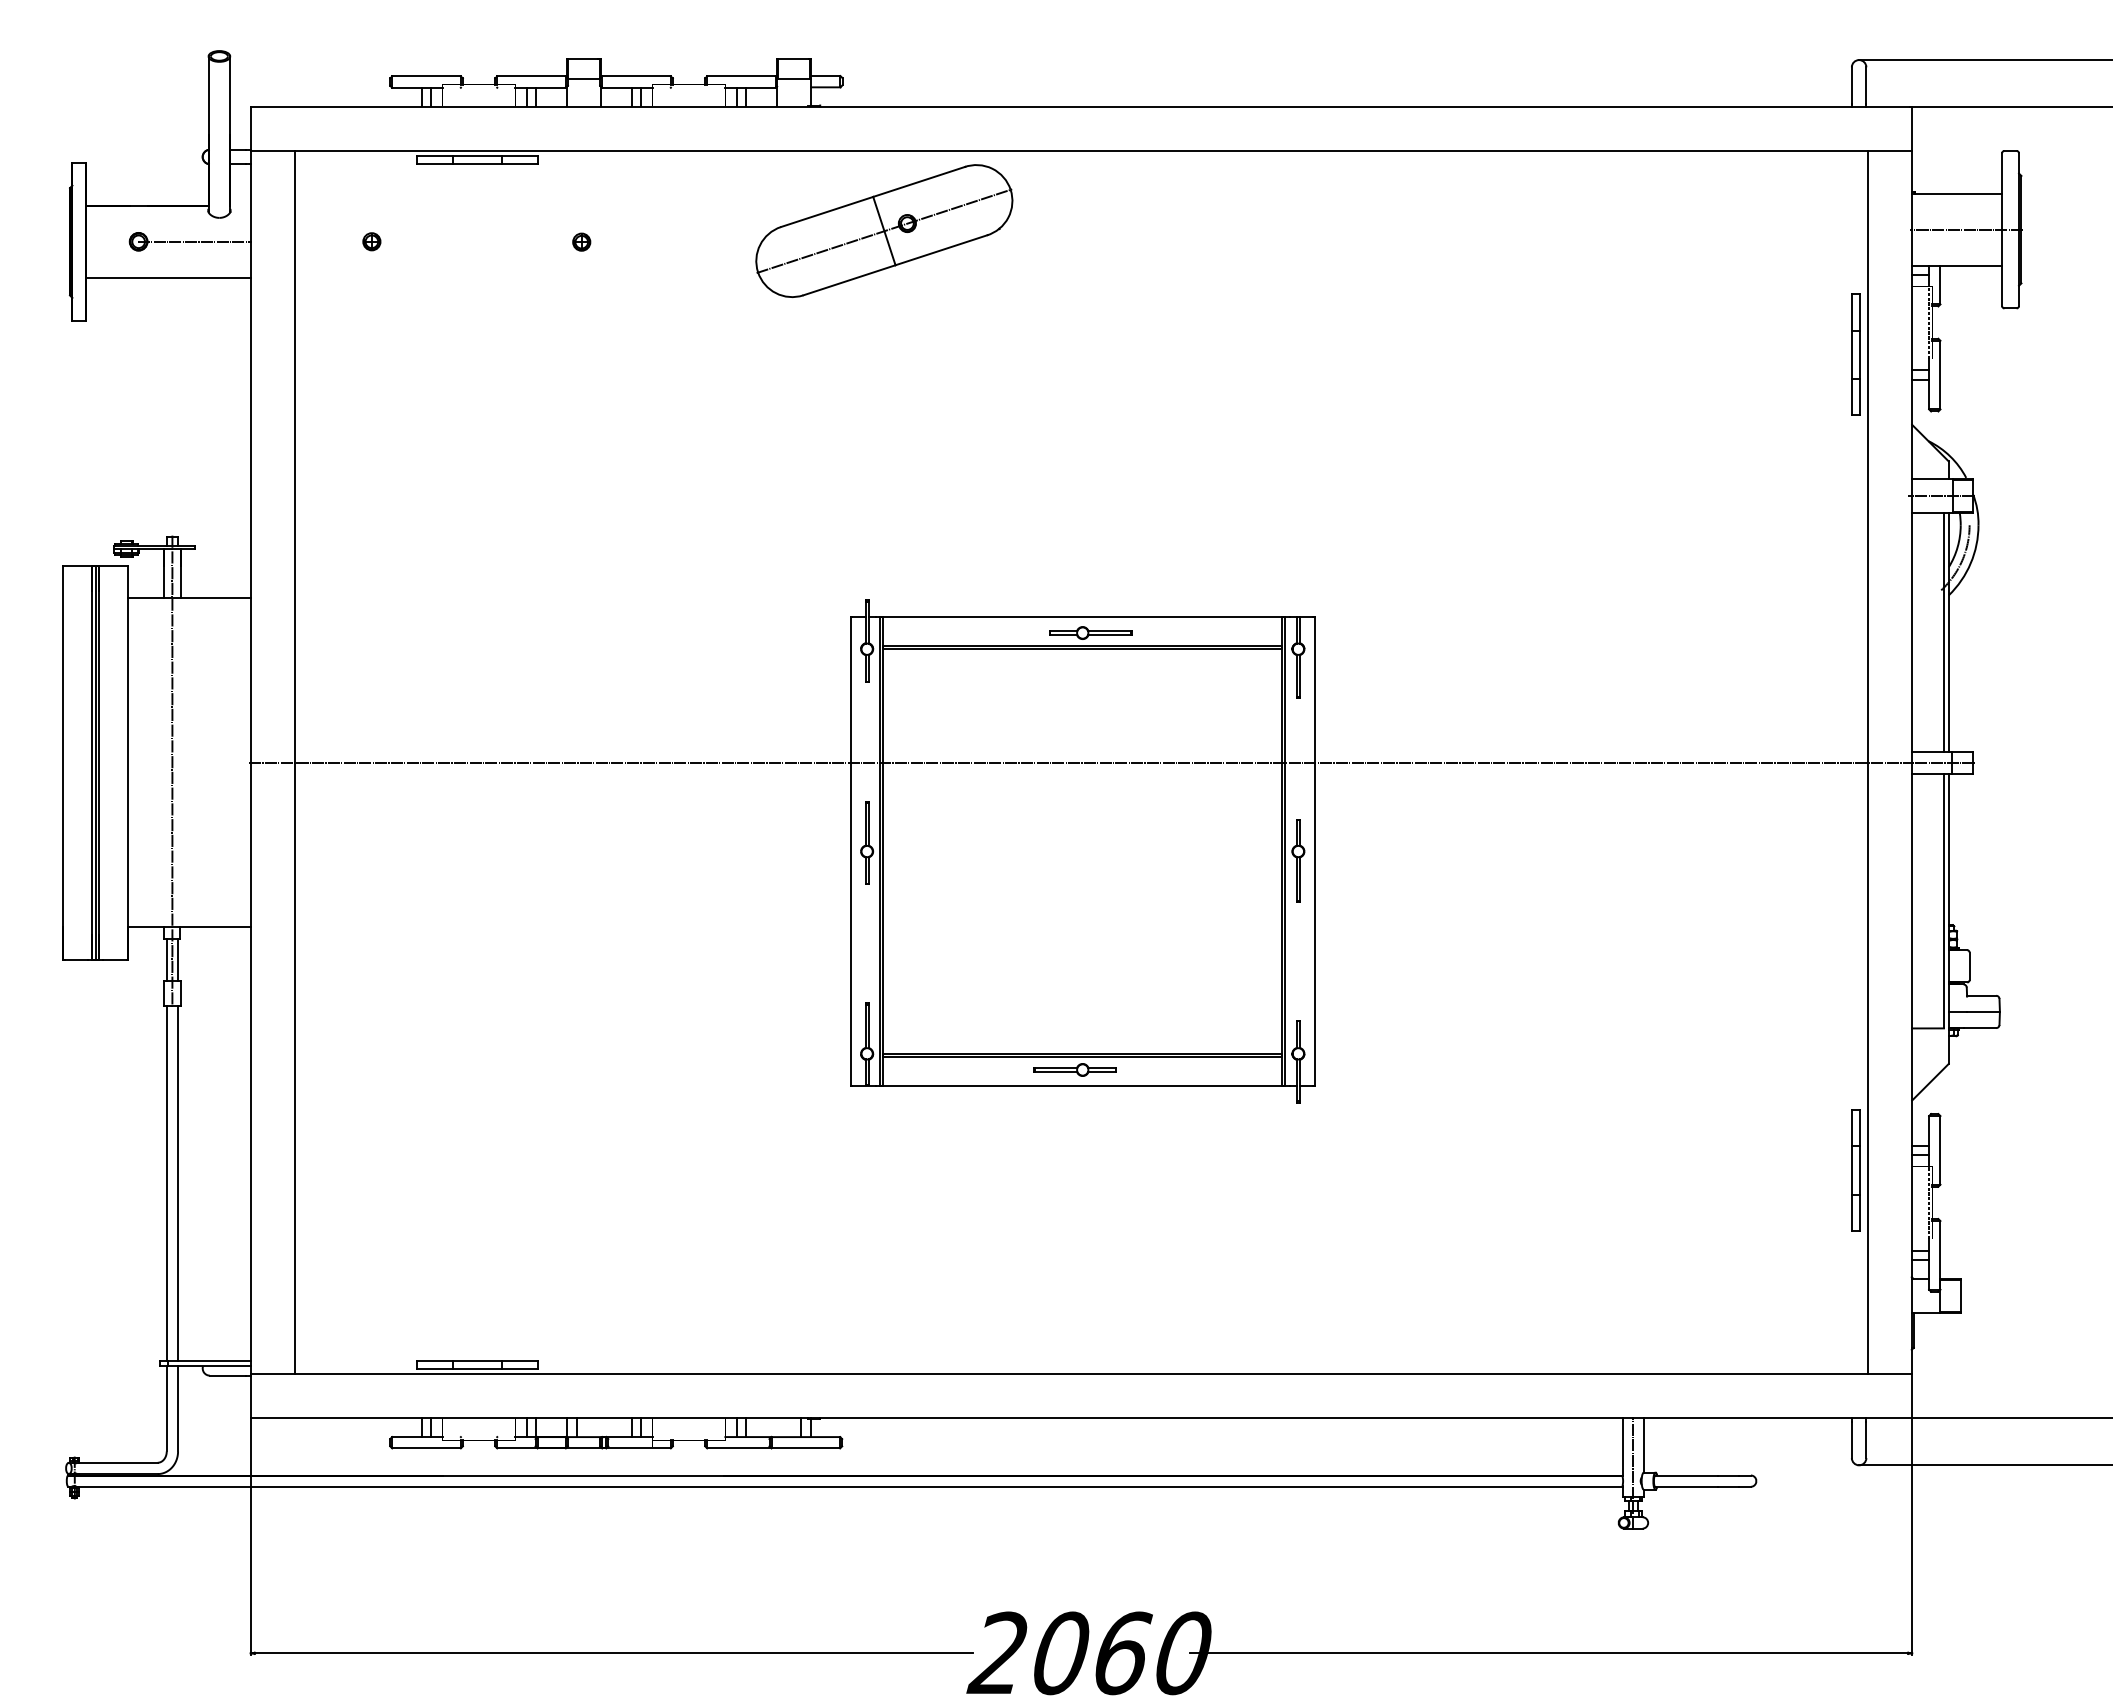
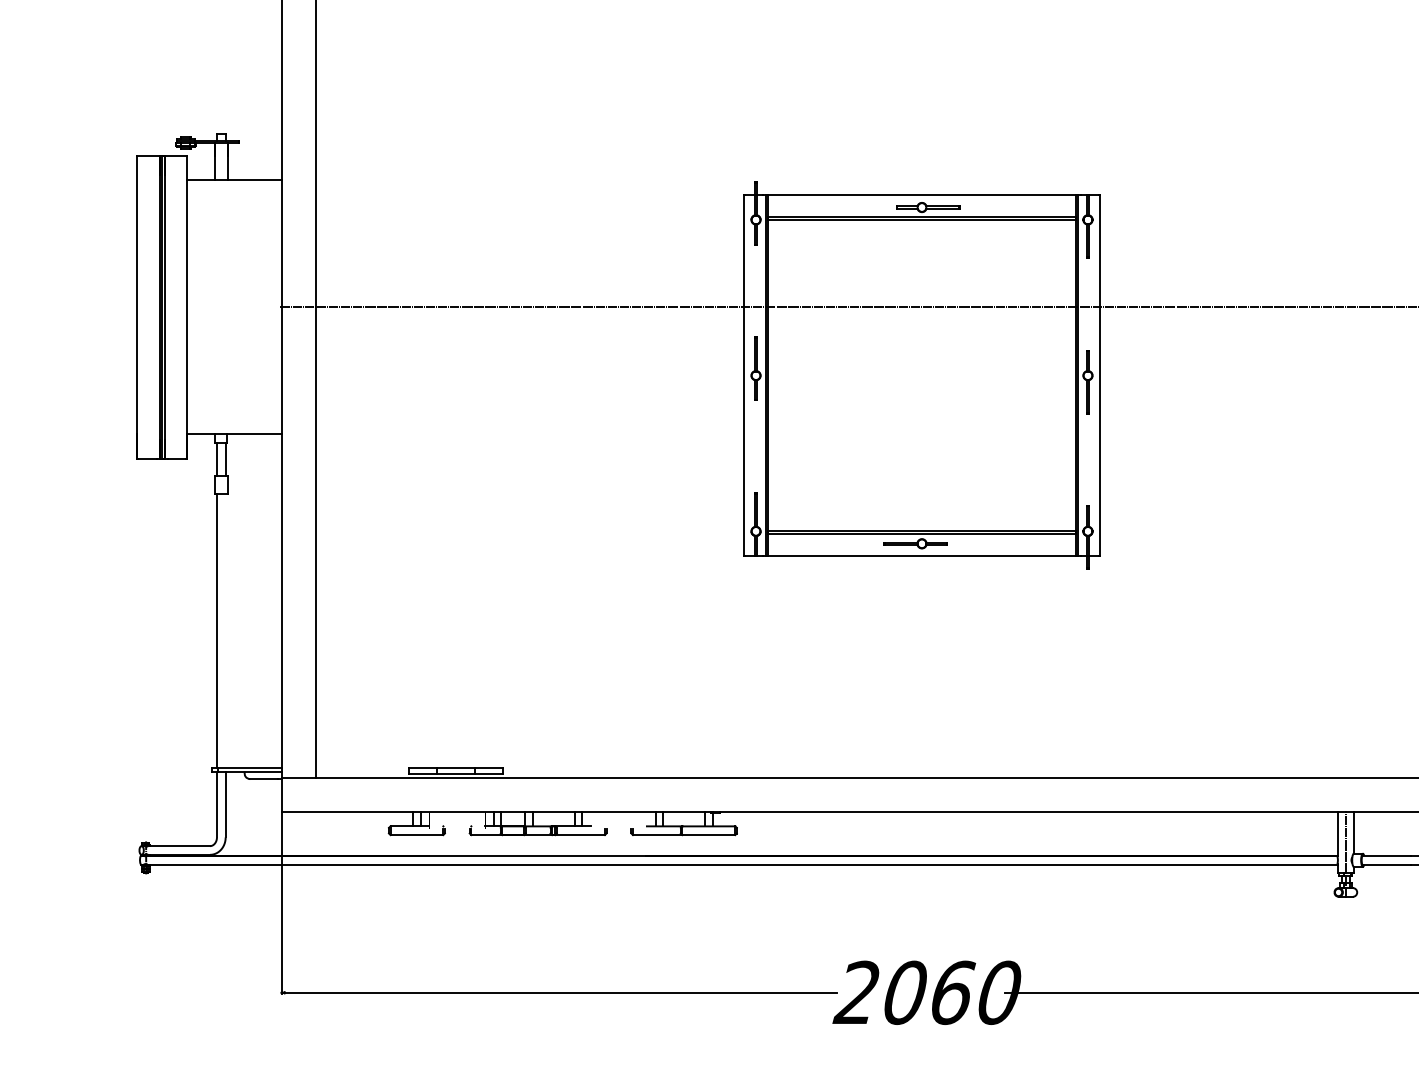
line: (172, 771) -> (221, 314), removed
line: (178, 1183) -> (226, 631), removed

